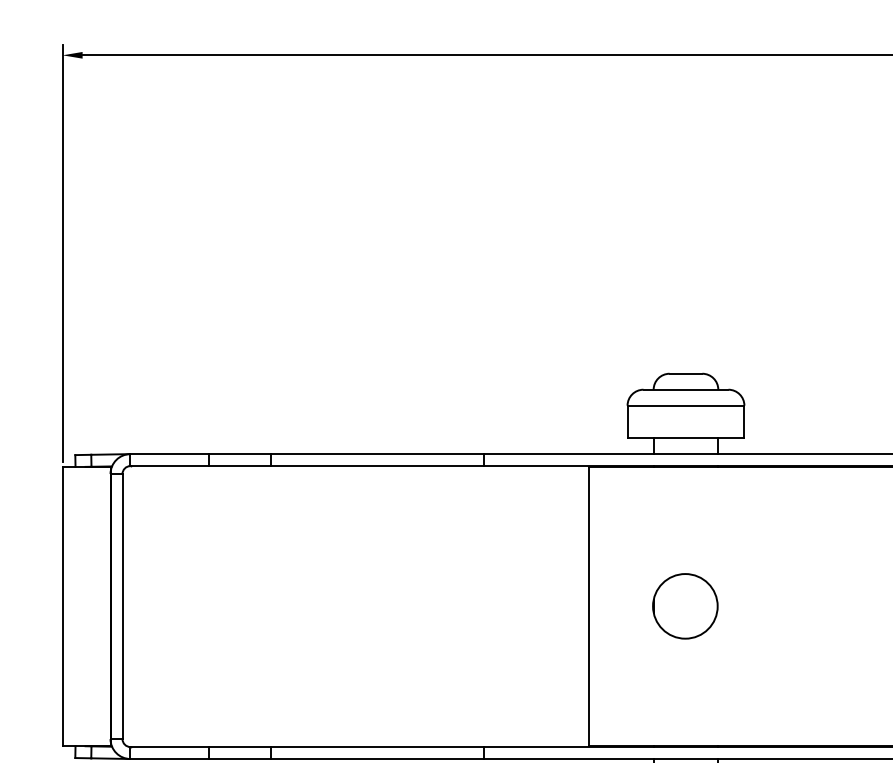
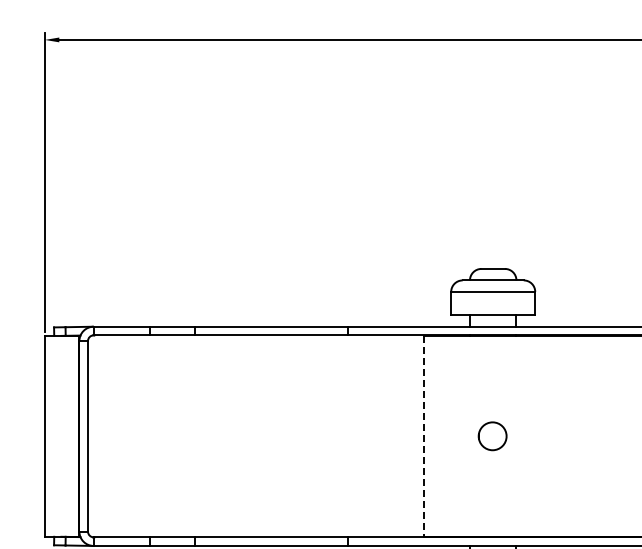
line: (589, 606) -> (423, 436), solid -> dashed
circle: (684, 606) -> (492, 436), size x0.6

